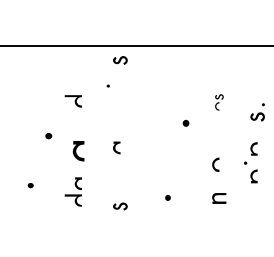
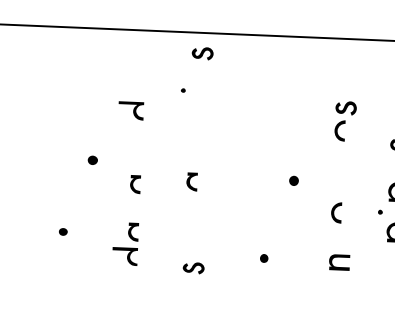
part: (219, 102) -> (345, 121), size x1.67
part: (185, 123) -> (293, 181), moved
part: (77, 151) -> (134, 184), size x0.62

